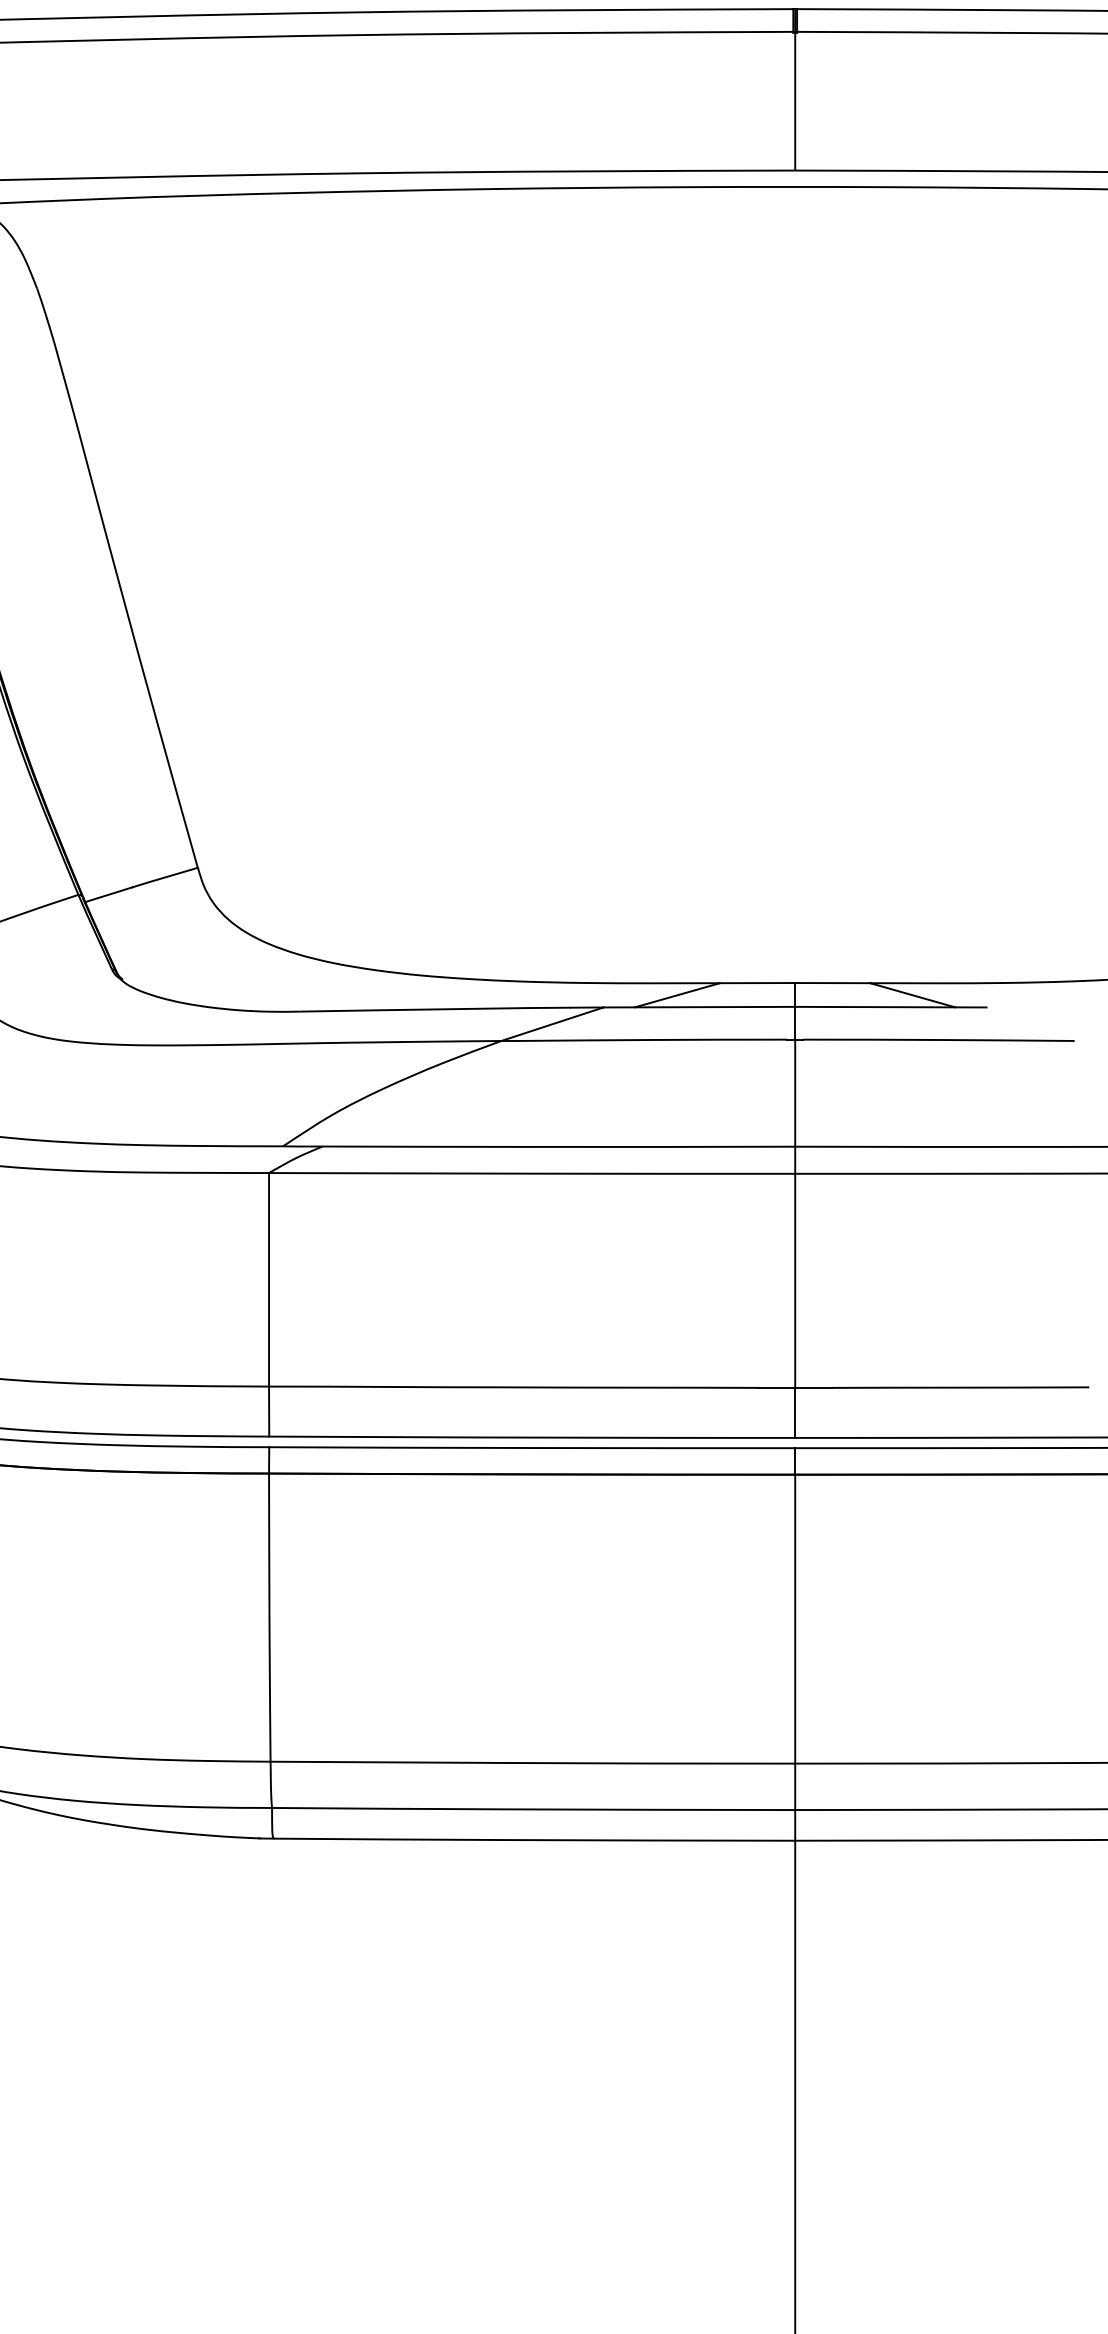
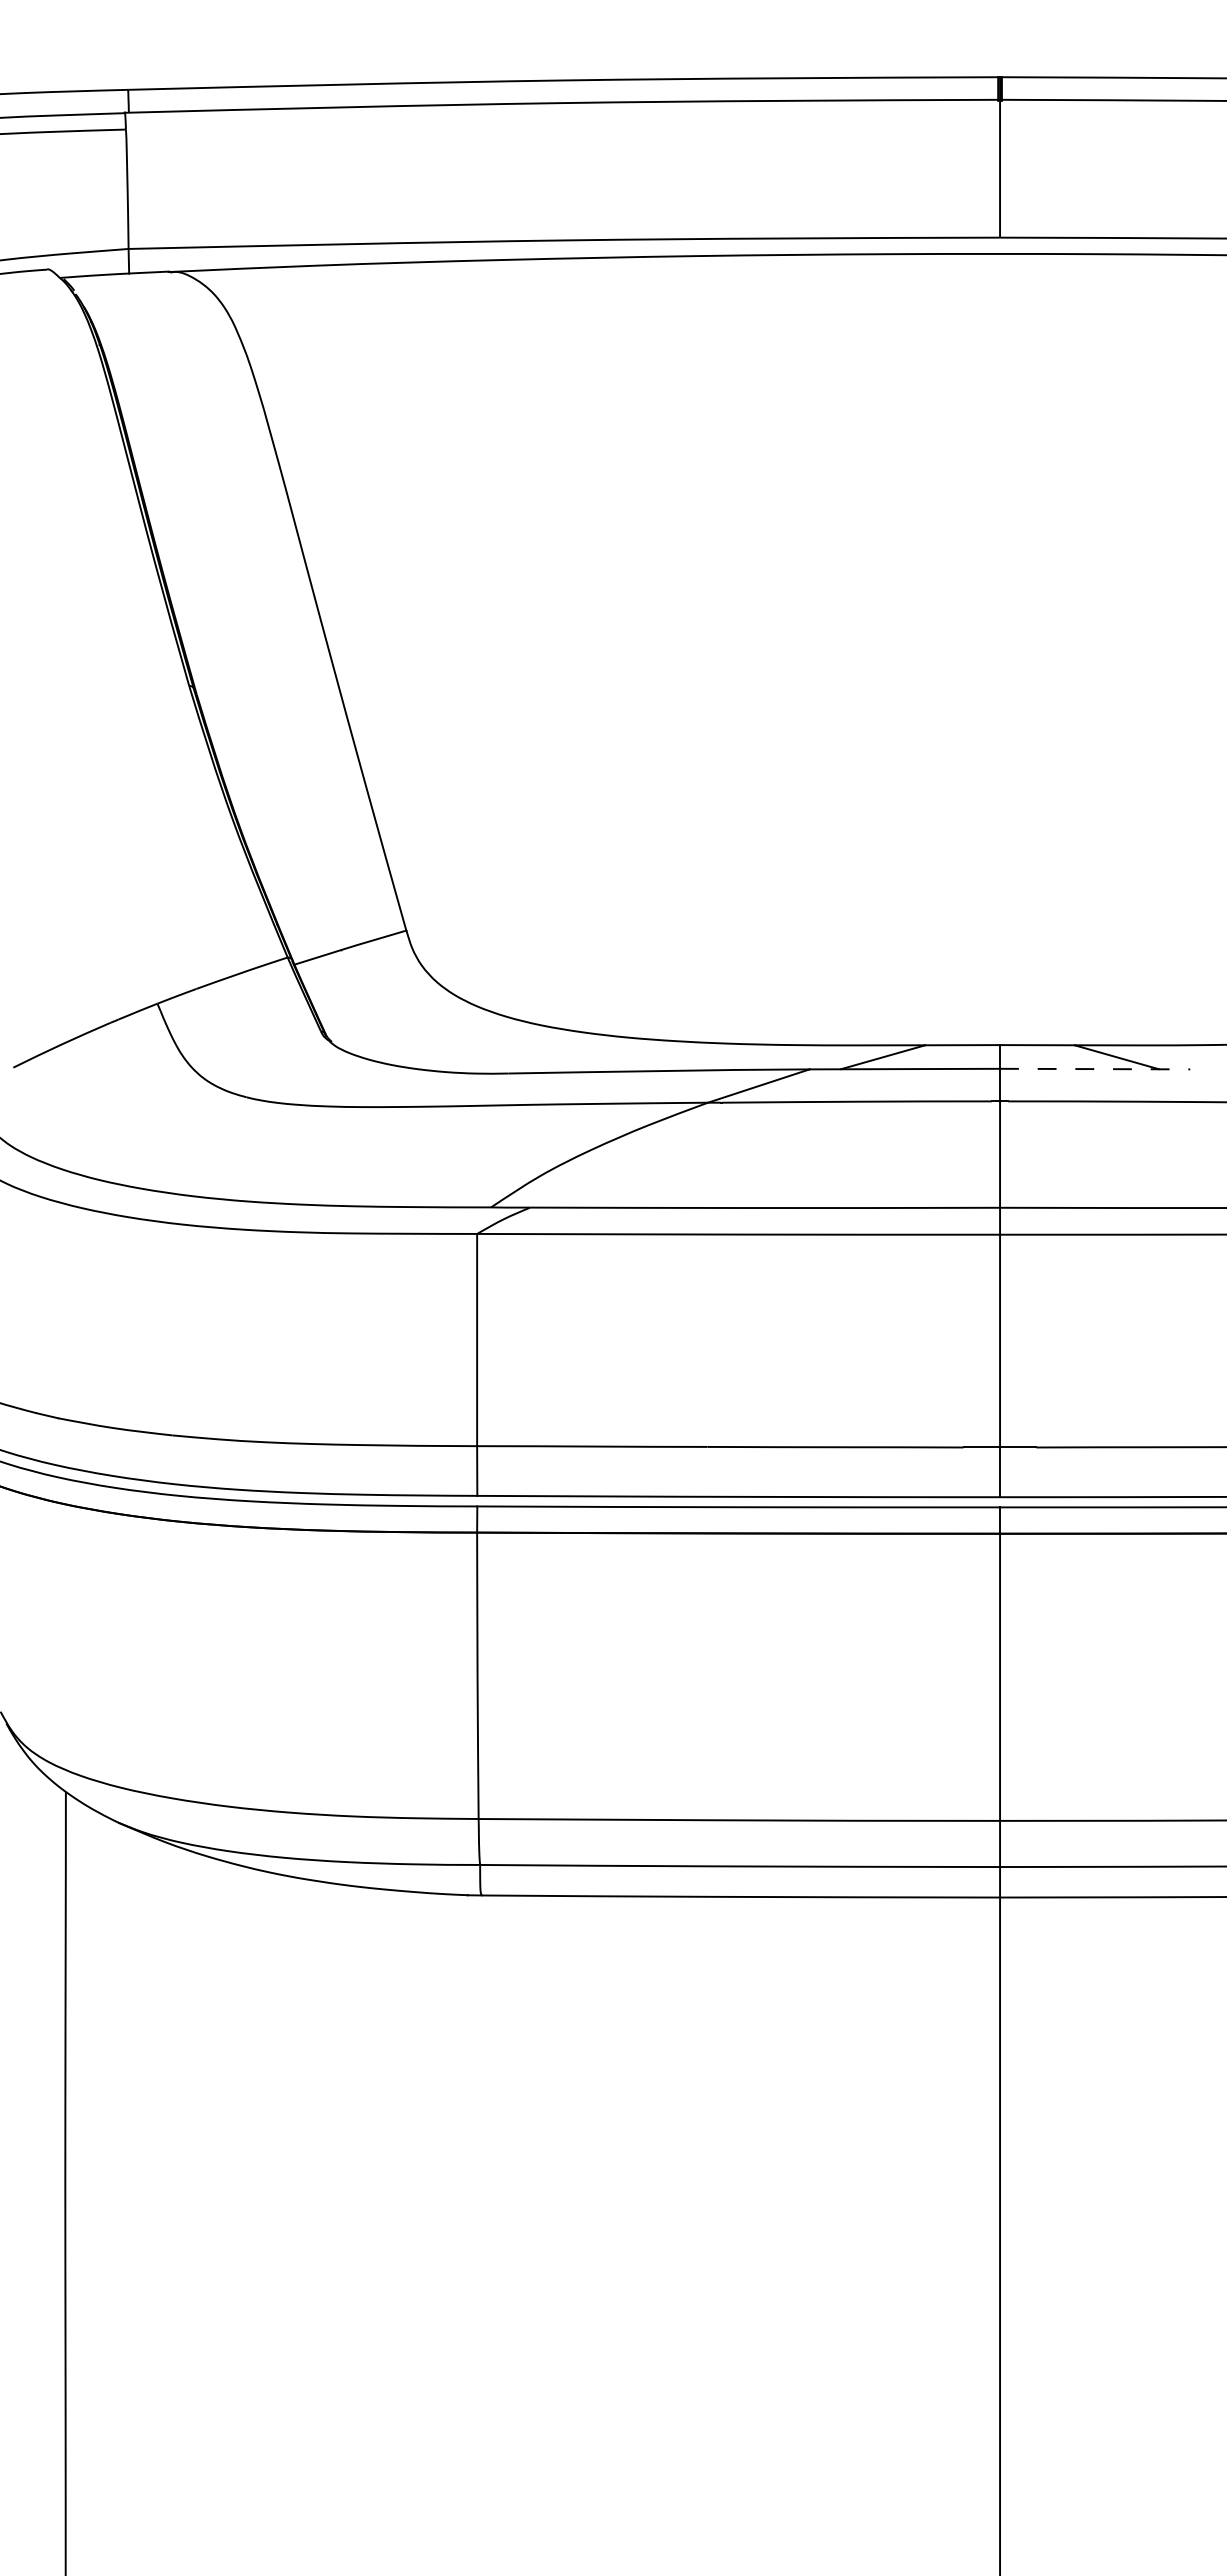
line: (891, 1007) -> (1095, 1069), solid -> dashed

